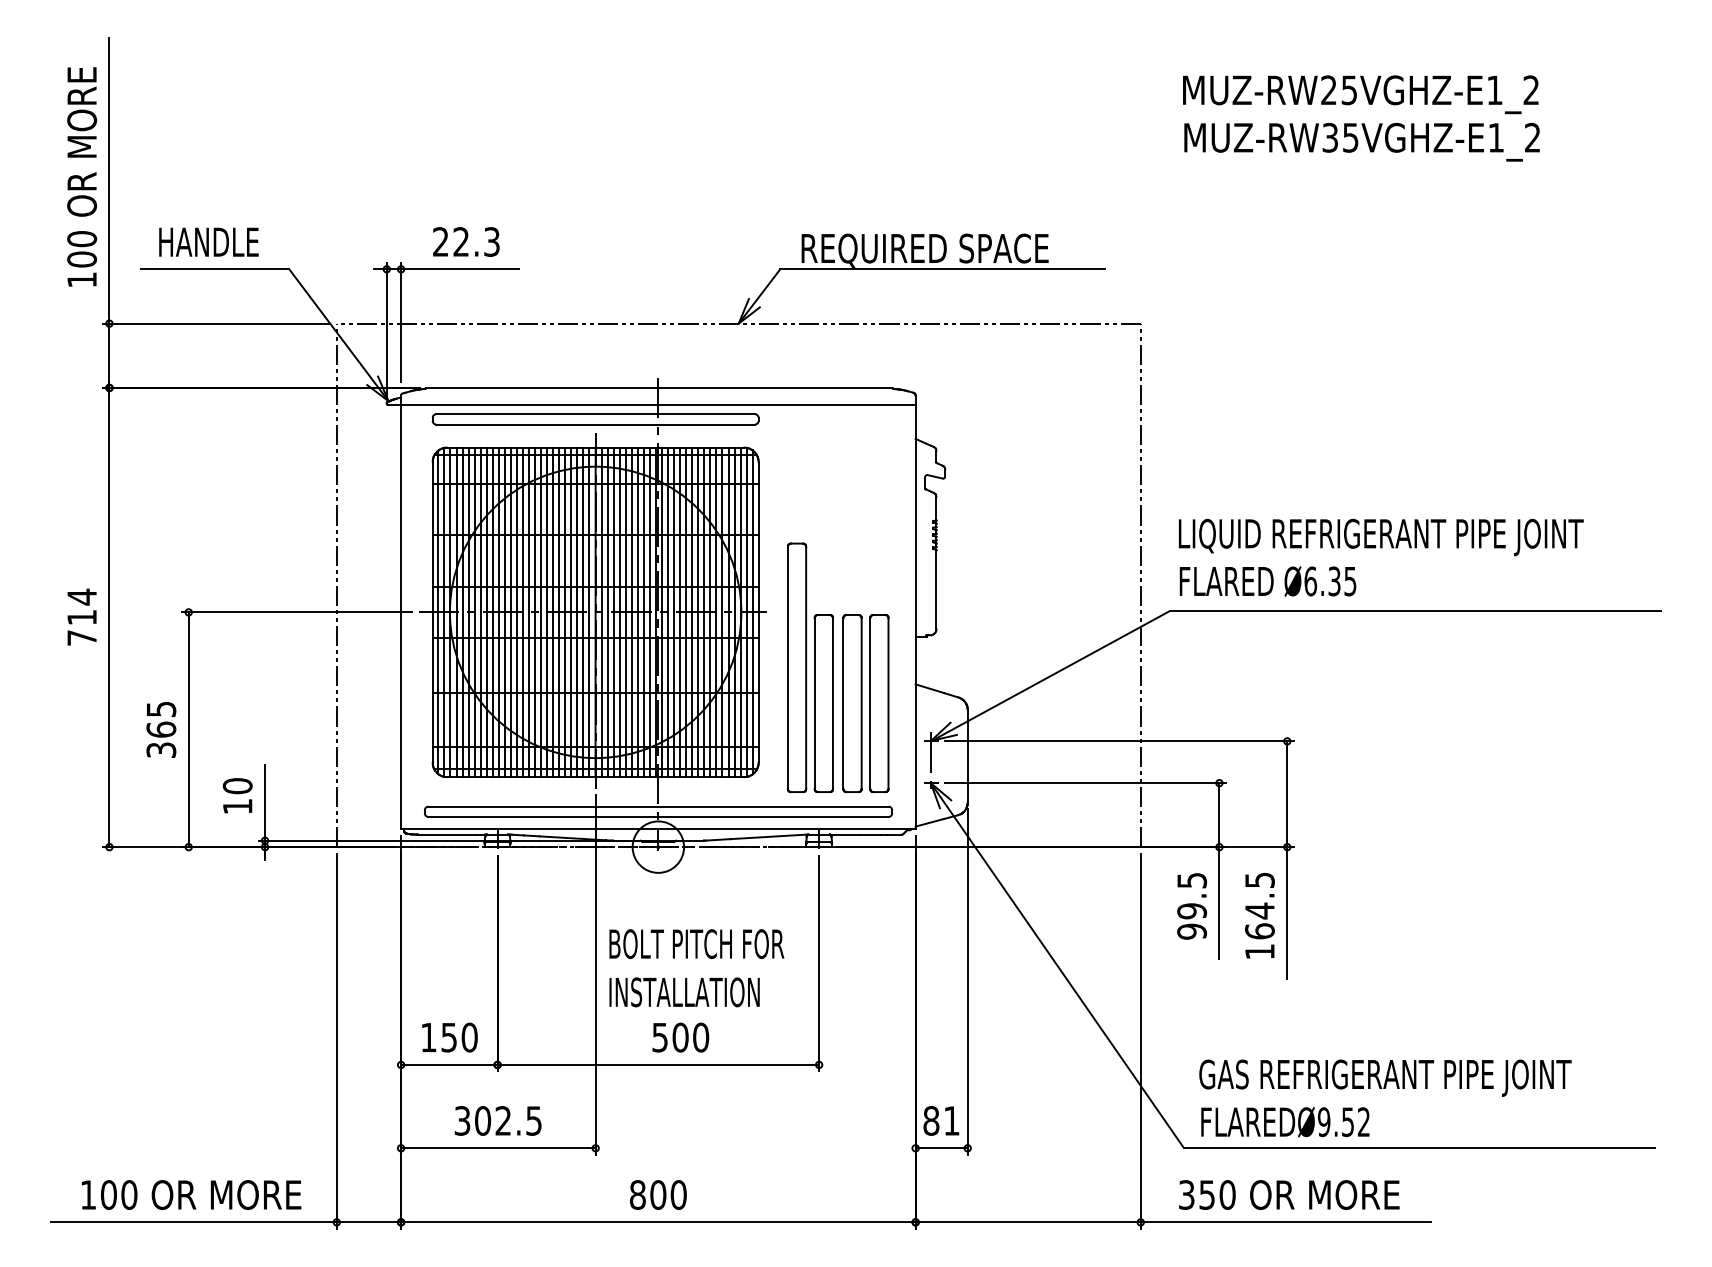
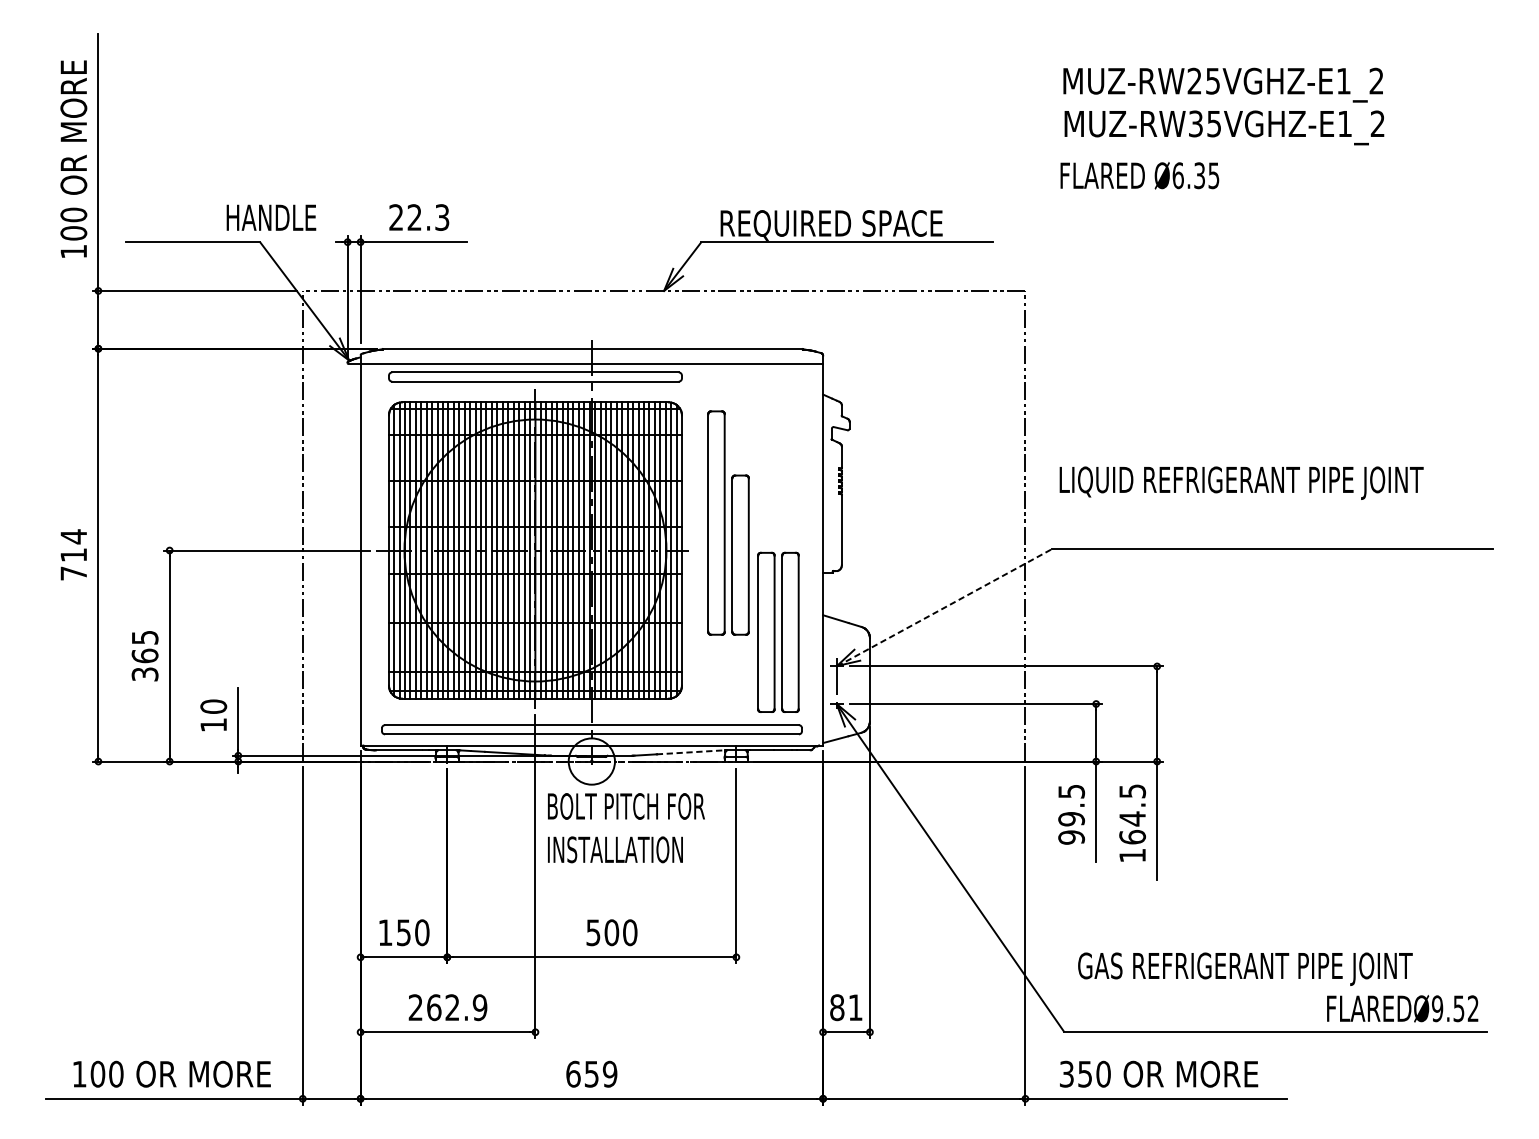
text: (208, 241) -> (271, 217), moved
text: (1267, 581) -> (1139, 175), moved
part: (810, 667) -> (728, 522), moved
line: (1051, 675) -> (945, 607), solid -> dashed
line: (769, 836) -> (691, 751), solid -> dashed
text: (696, 968) -> (626, 828), moved
text: (498, 1120) -> (448, 1007), 302.5 -> 262.9
text: (1285, 1121) -> (1402, 1008), moved
text: (658, 1194) -> (591, 1073), 800 -> 659

